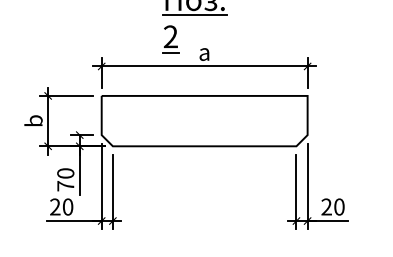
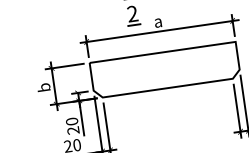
text: (65, 186) -> (73, 130), 70 -> 20

